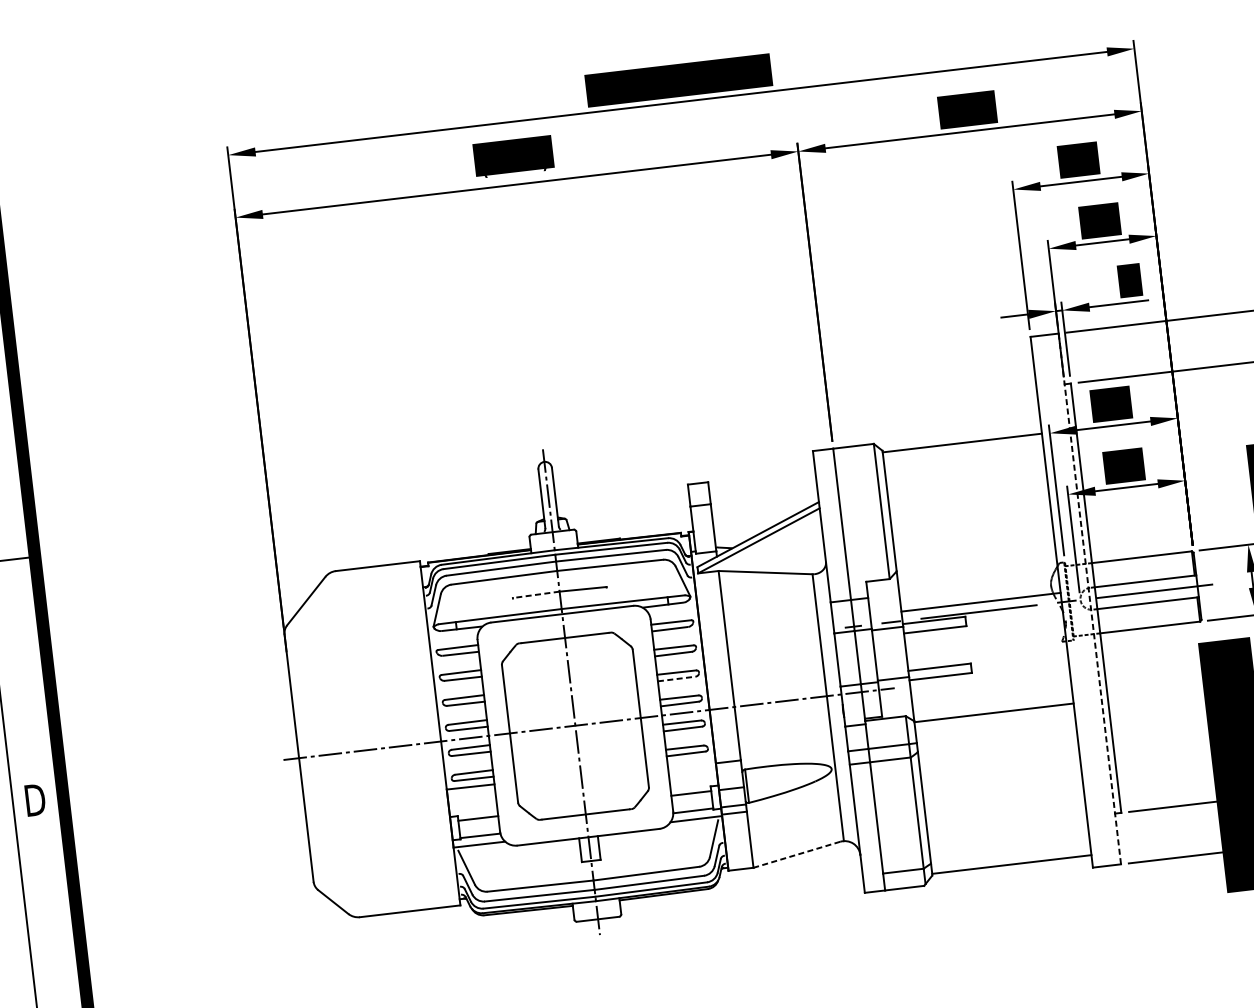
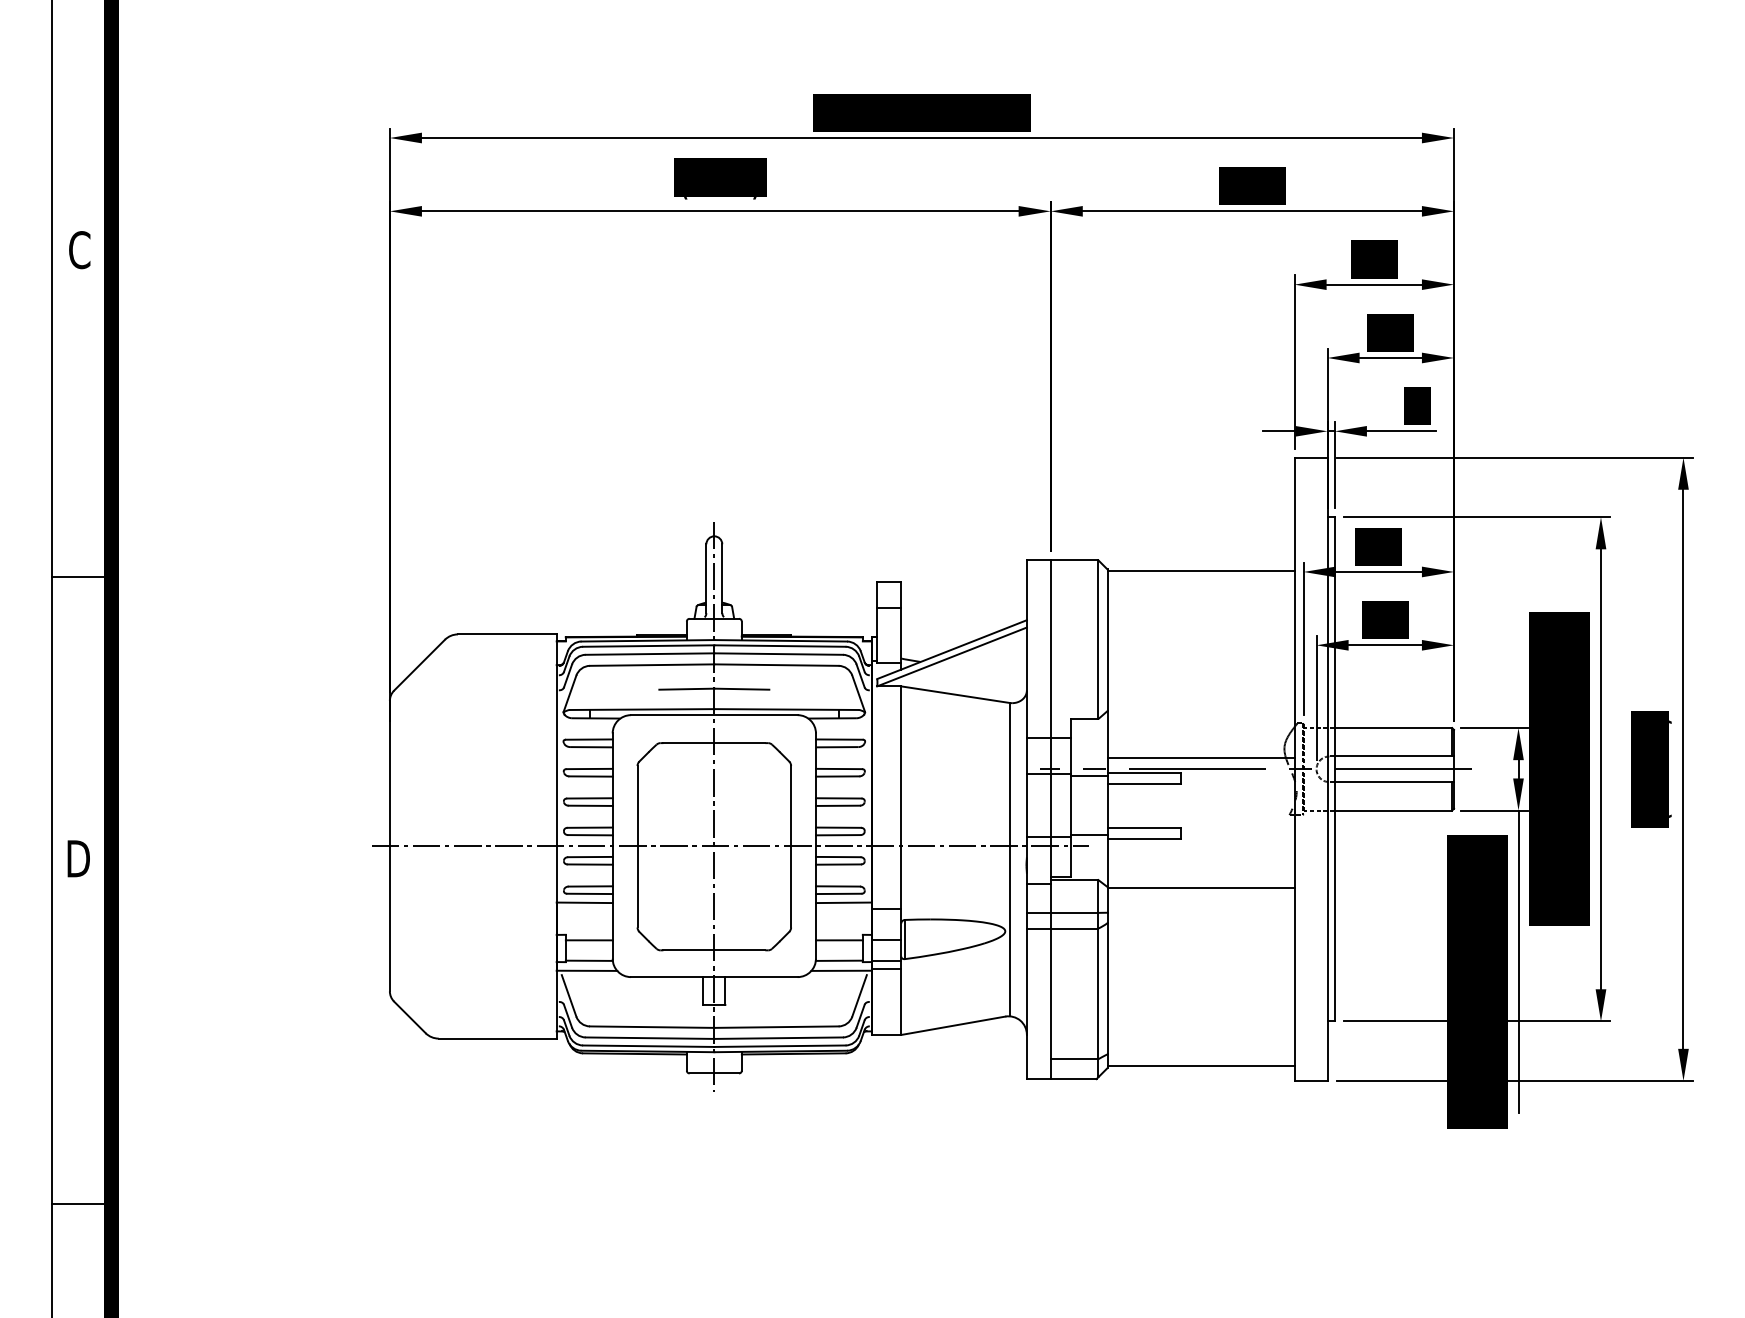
line: (536, 595) -> (686, 689), dashed -> solid
line: (1089, 599) -> (1327, 769), dashed -> solid
line: (676, 678) -> (837, 805), dashed -> solid
line: (691, 760) -> (843, 902), added
line: (796, 854) -> (953, 1025), dashed -> solid

